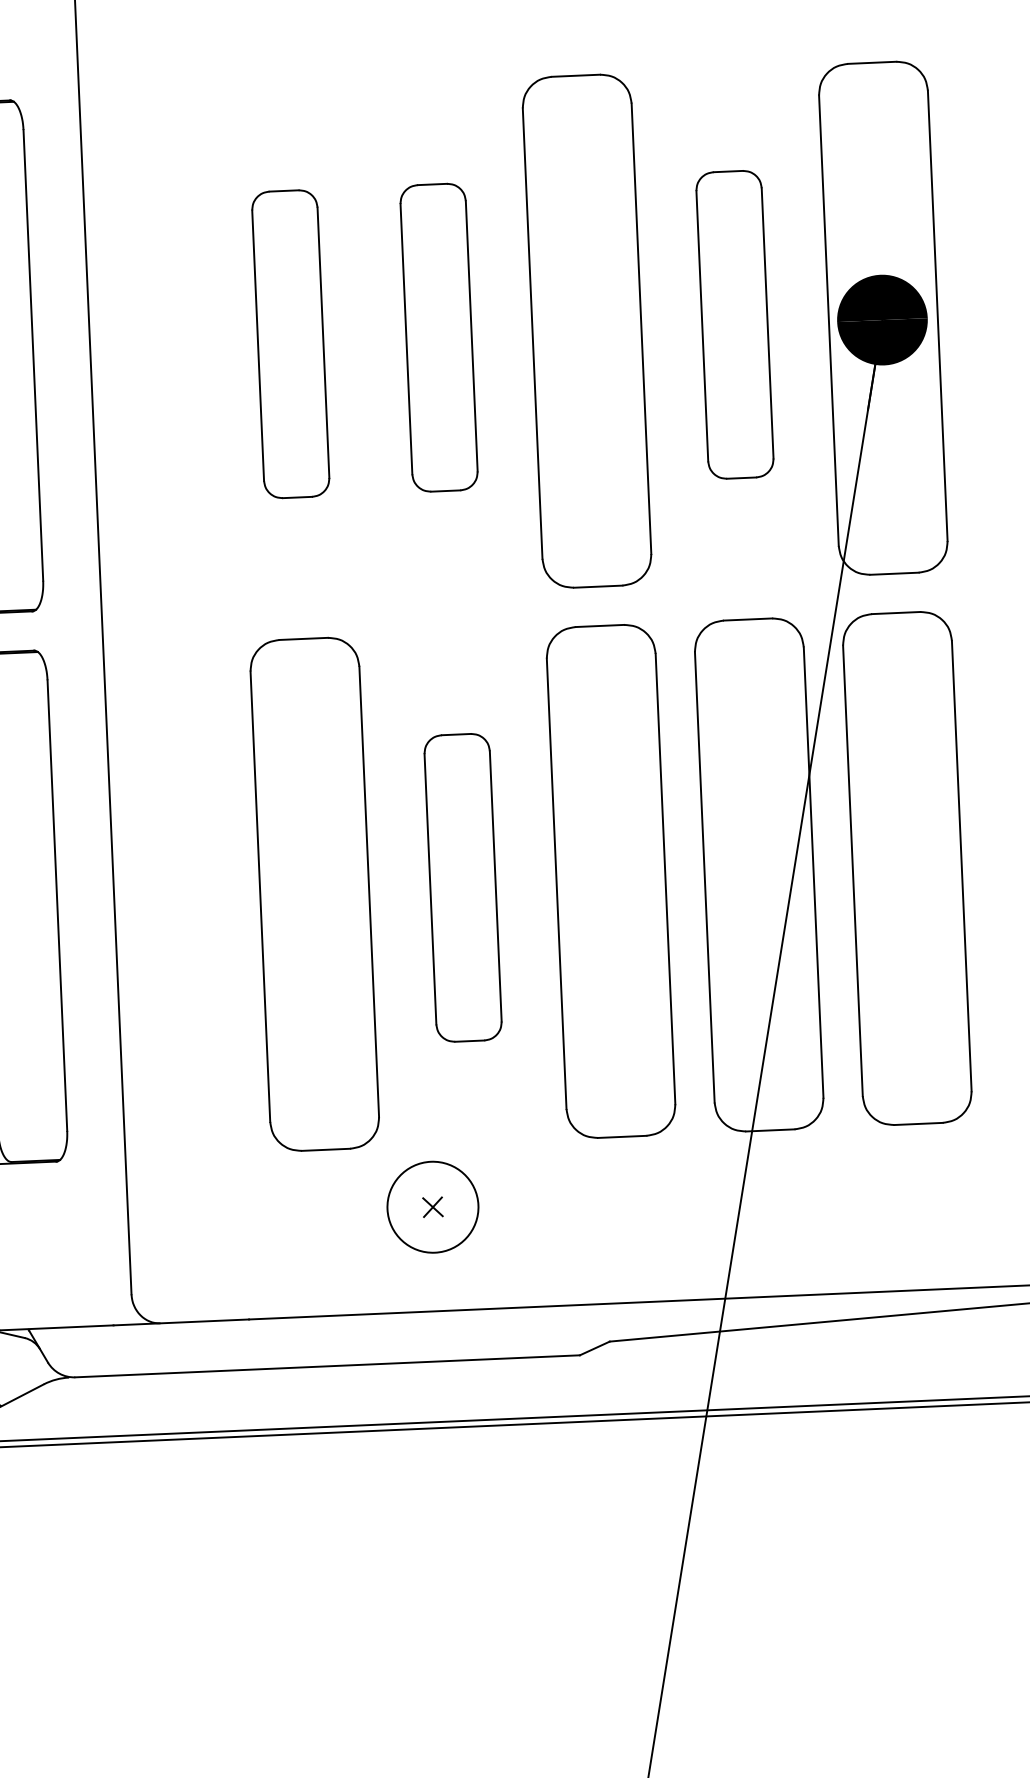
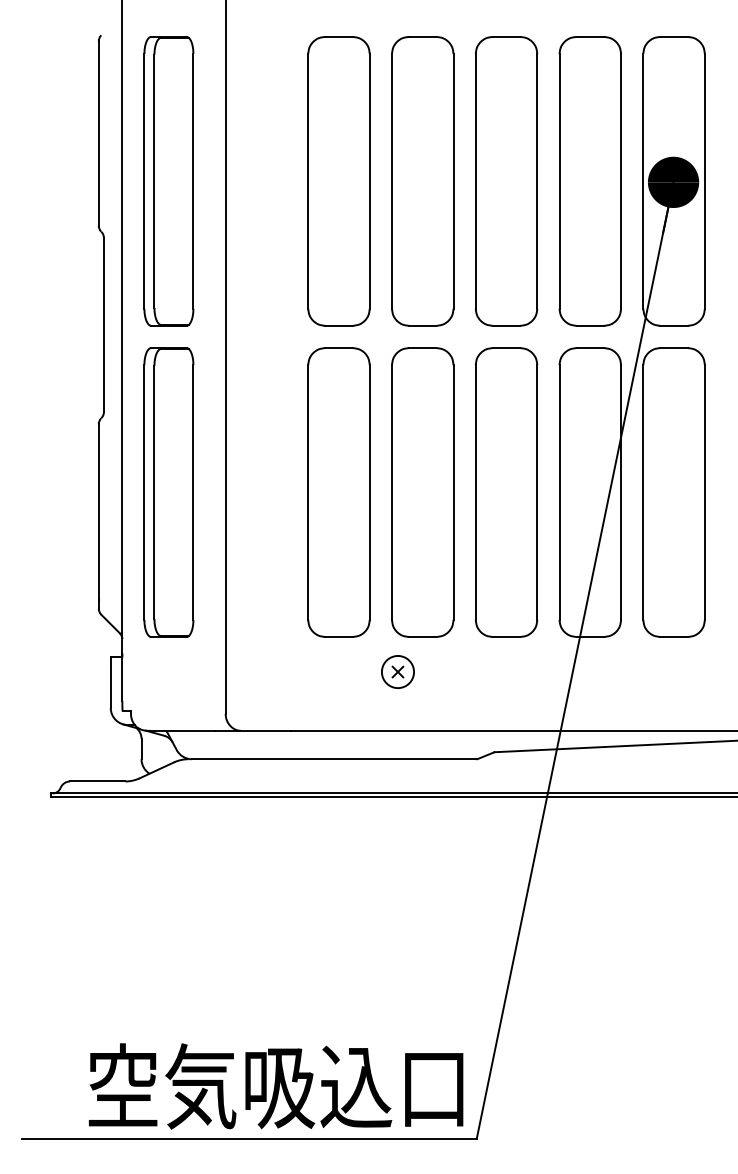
part: (733, 325) -> (589, 181), size x1.67
part: (438, 337) -> (422, 181), size x1.67
part: (289, 344) -> (338, 181), size x1.67
part: (462, 887) -> (422, 492), size x1.67
circle: (432, 1206) -> (397, 671), size x0.62

